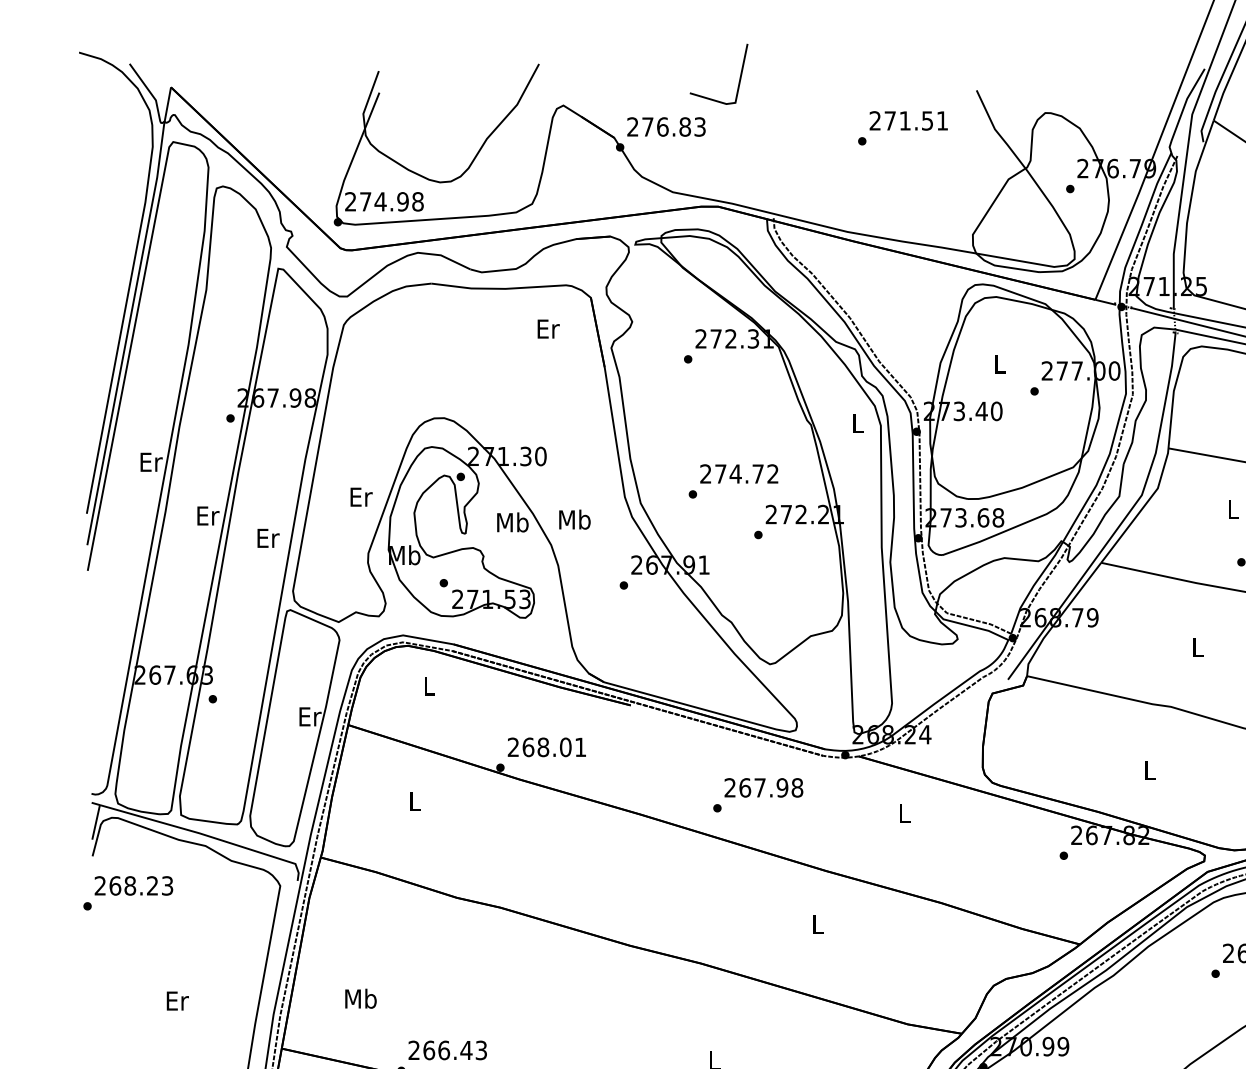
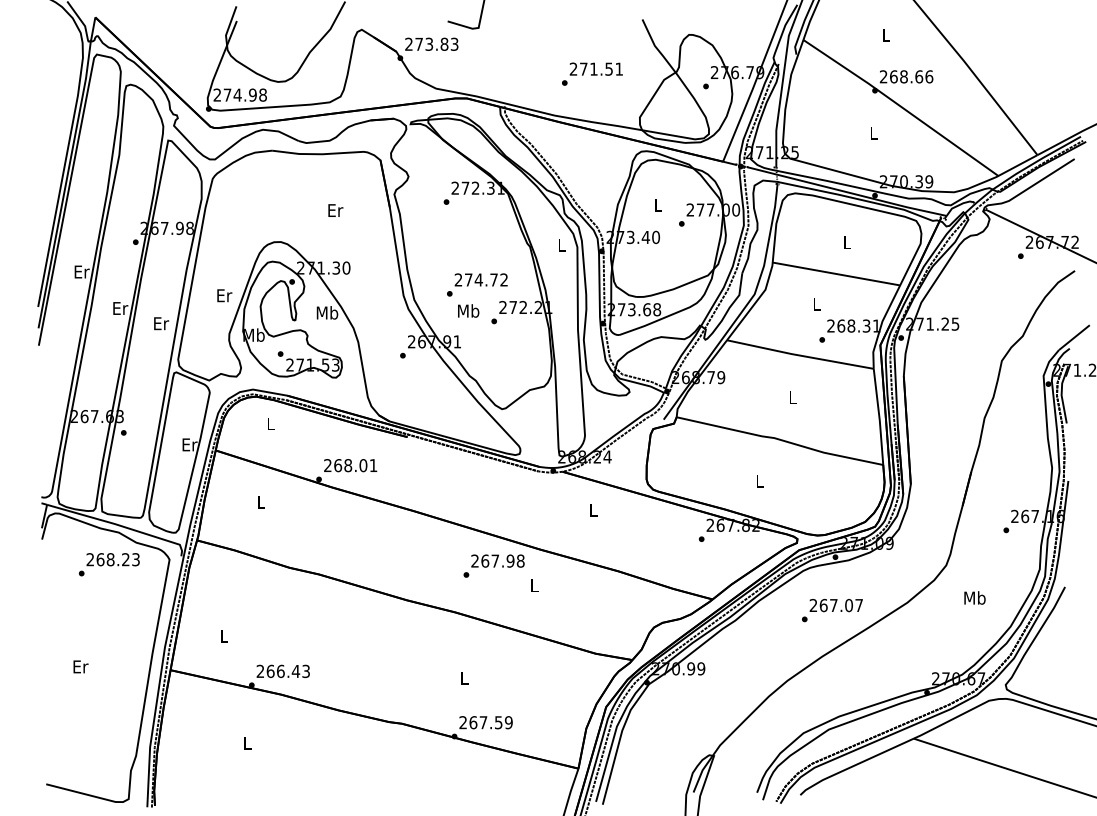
text: (663, 125) -> (429, 43), 276.83 -> 273.83
text: (903, 127) -> (592, 73), moved
text: (548, 328) -> (335, 210), moved
text: (574, 518) -> (468, 310), moved
text: (757, 794) -> (493, 565), moved
text: (127, 892) -> (108, 564), moved
text: (361, 999) -> (224, 636), Mb -> L
text: (177, 1000) -> (80, 666), moved

